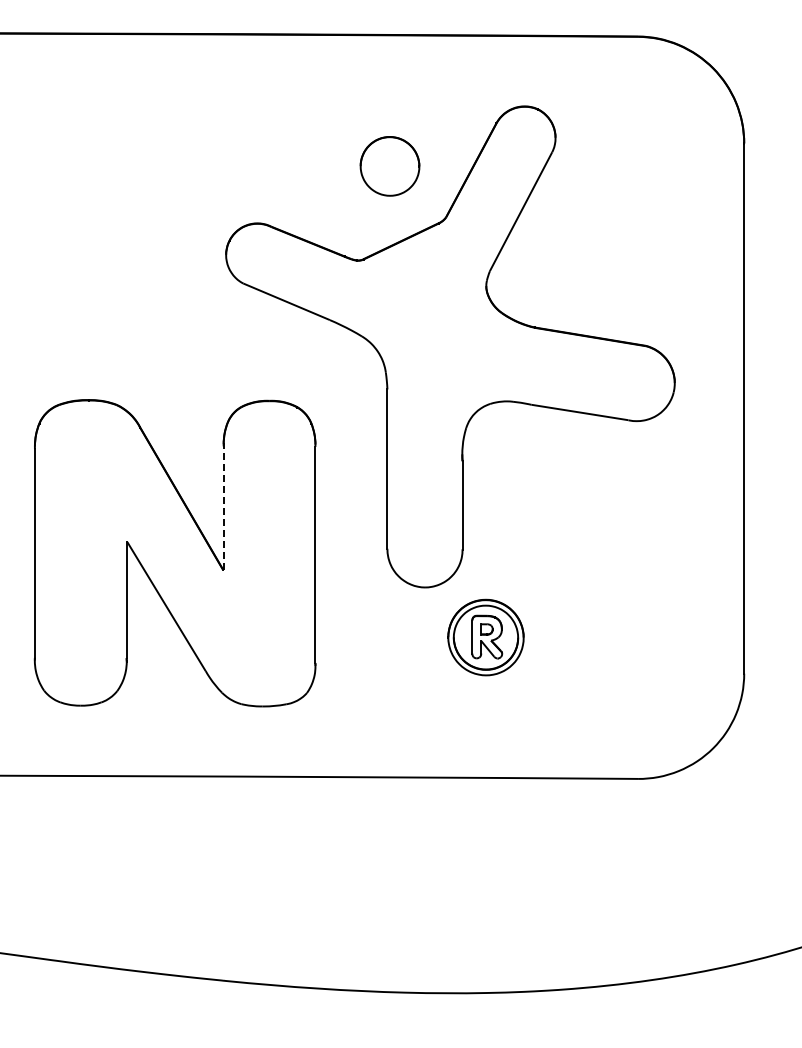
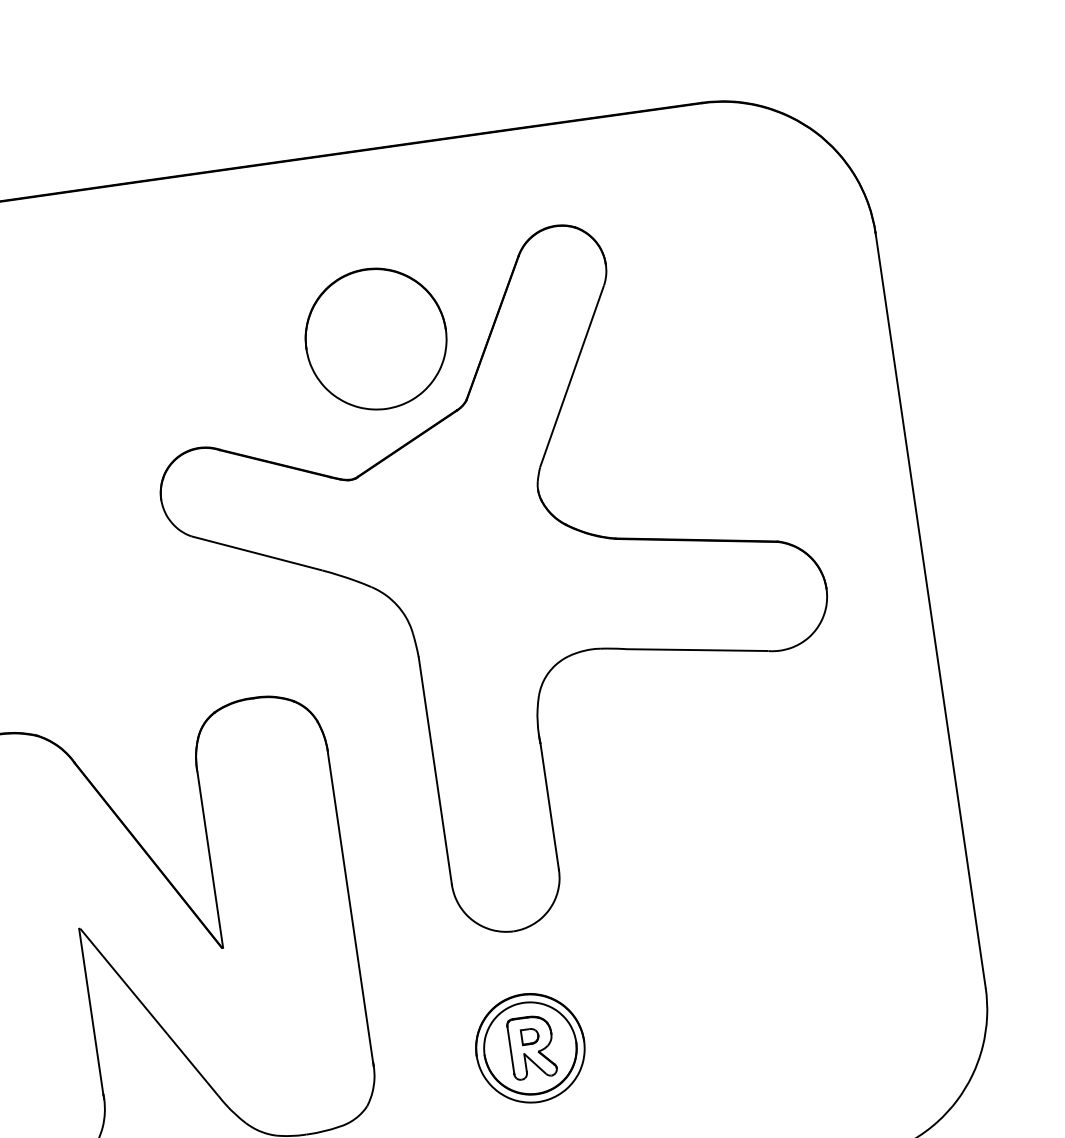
part: (389, 166) -> (375, 339), size x1.67
line: (223, 508) -> (210, 860), dashed -> solid
part: (485, 637) -> (529, 1048), moved

